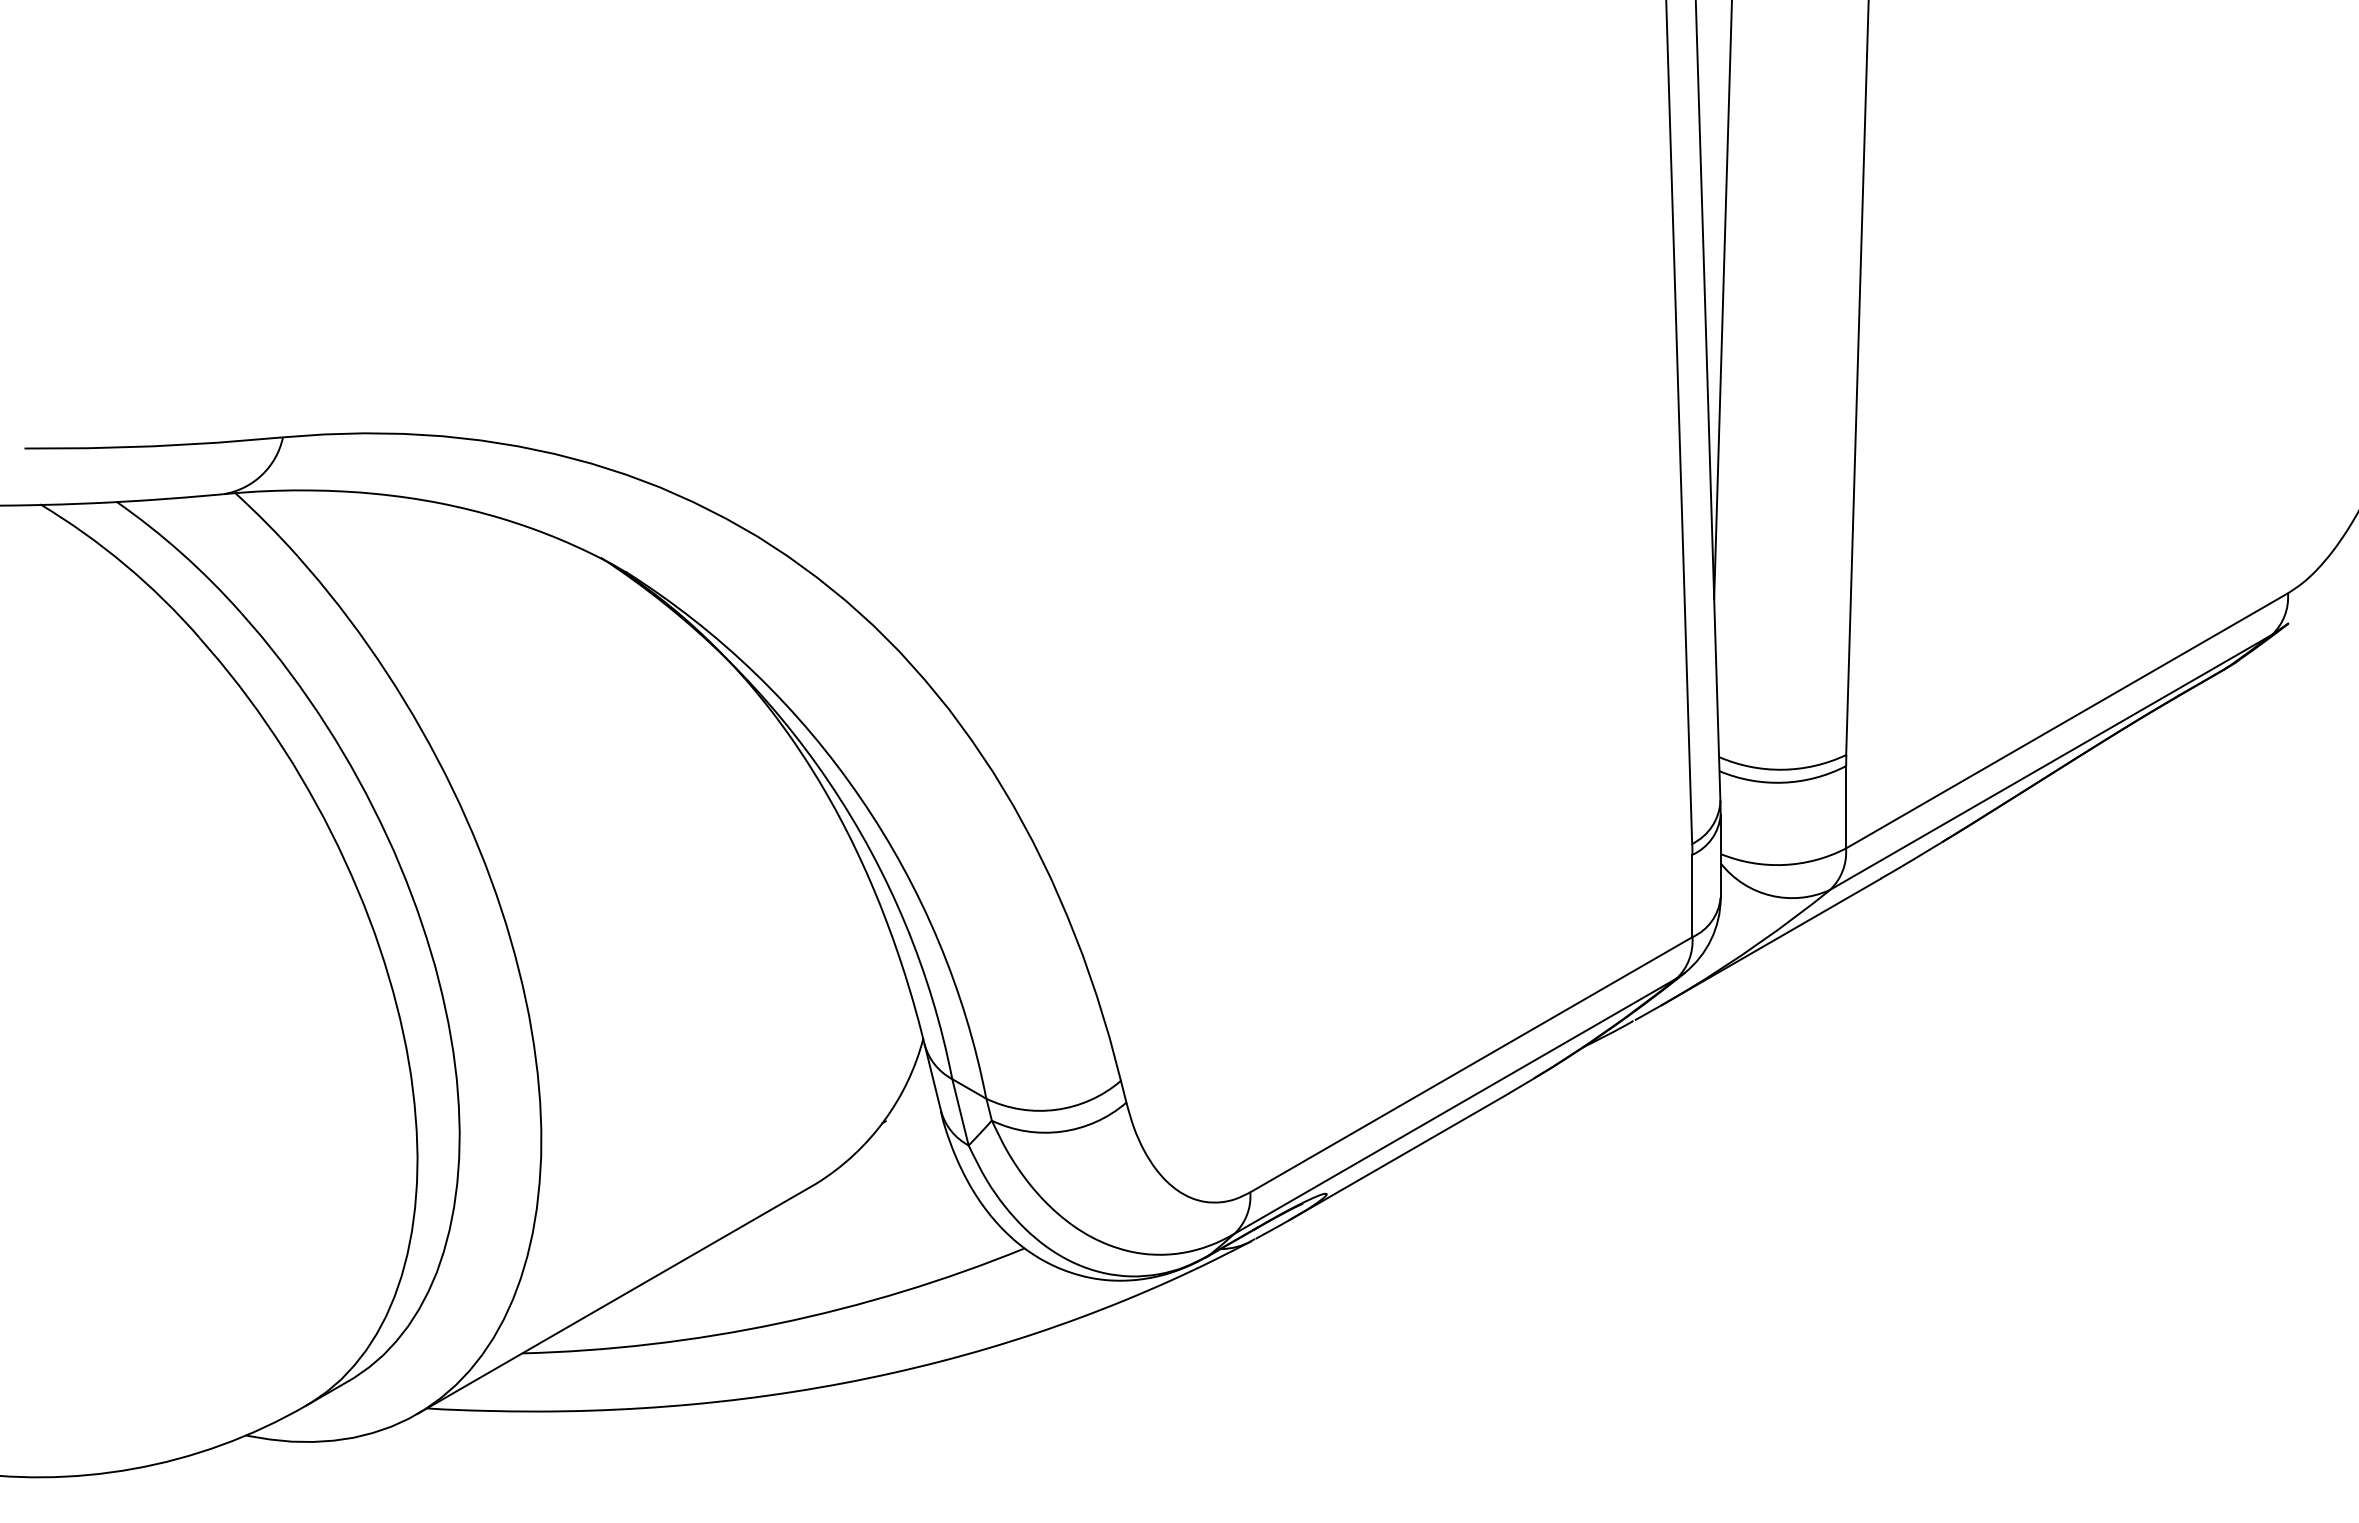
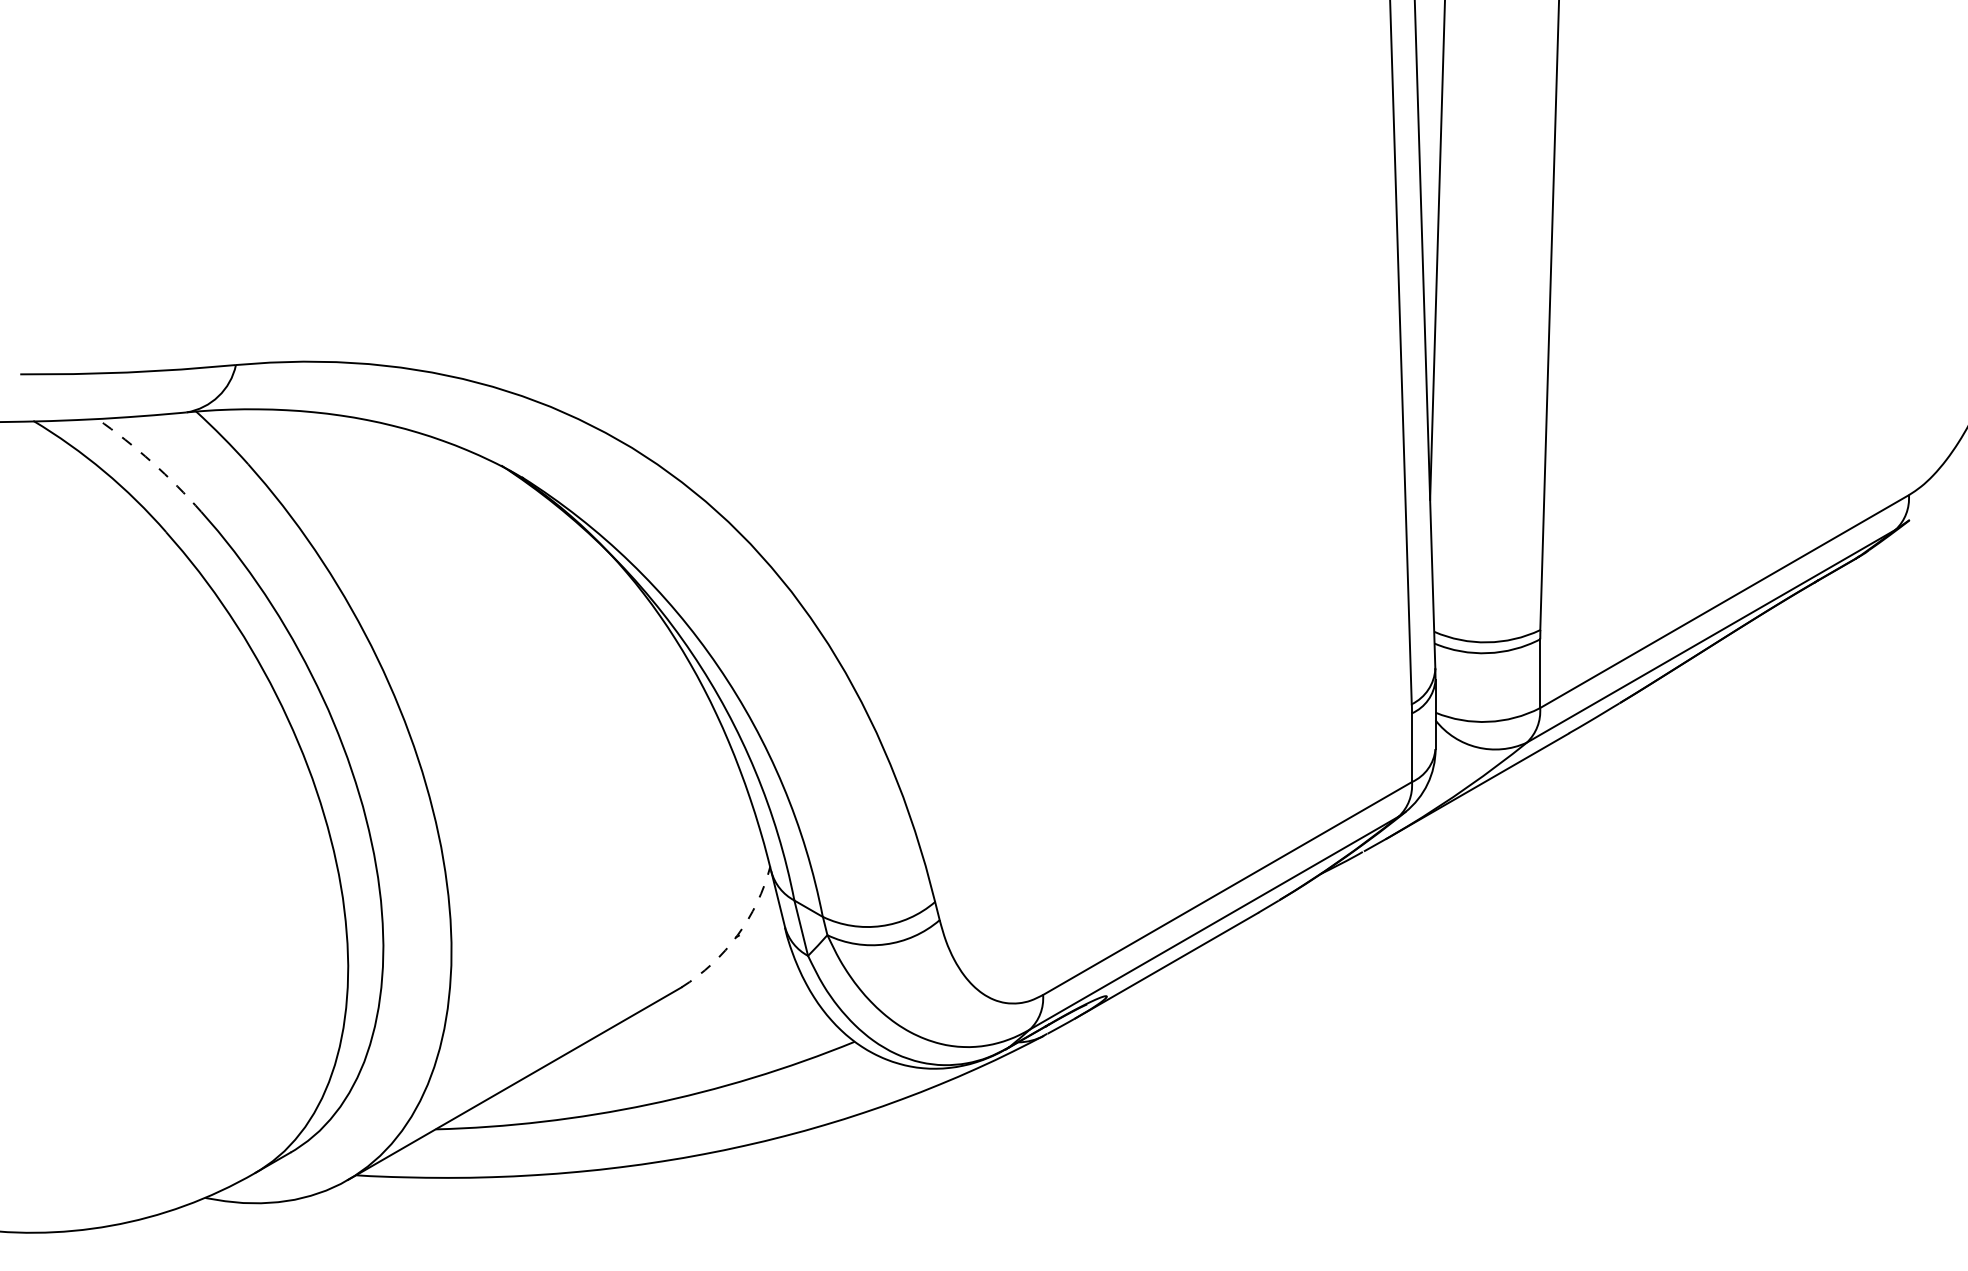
arc: (182, 553) -> (152, 461), solid -> dashed
arc: (884, 1121) -> (737, 935), solid -> dashed

